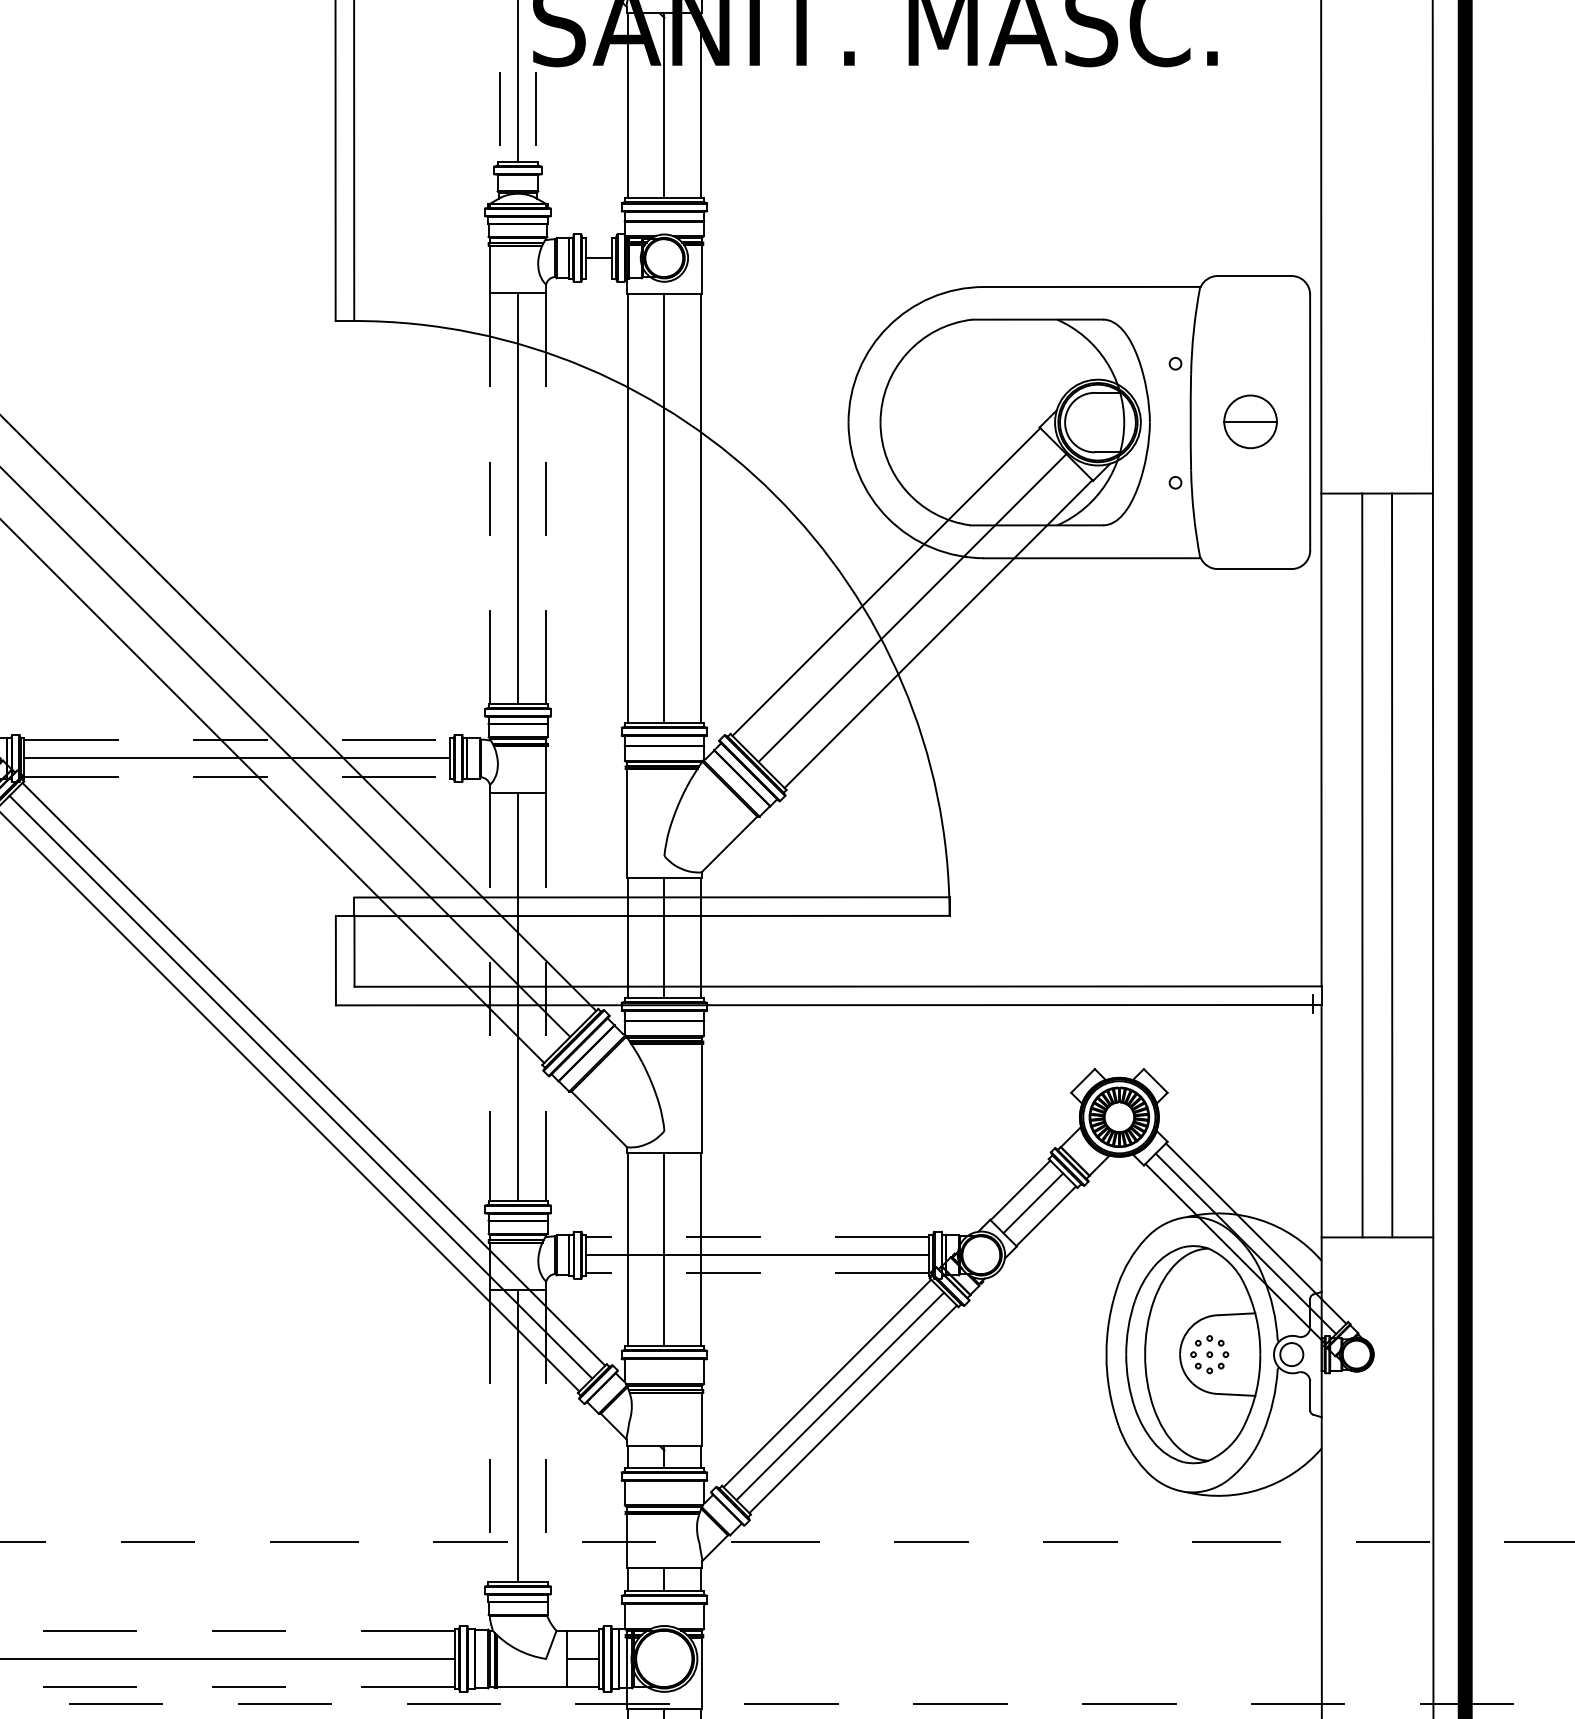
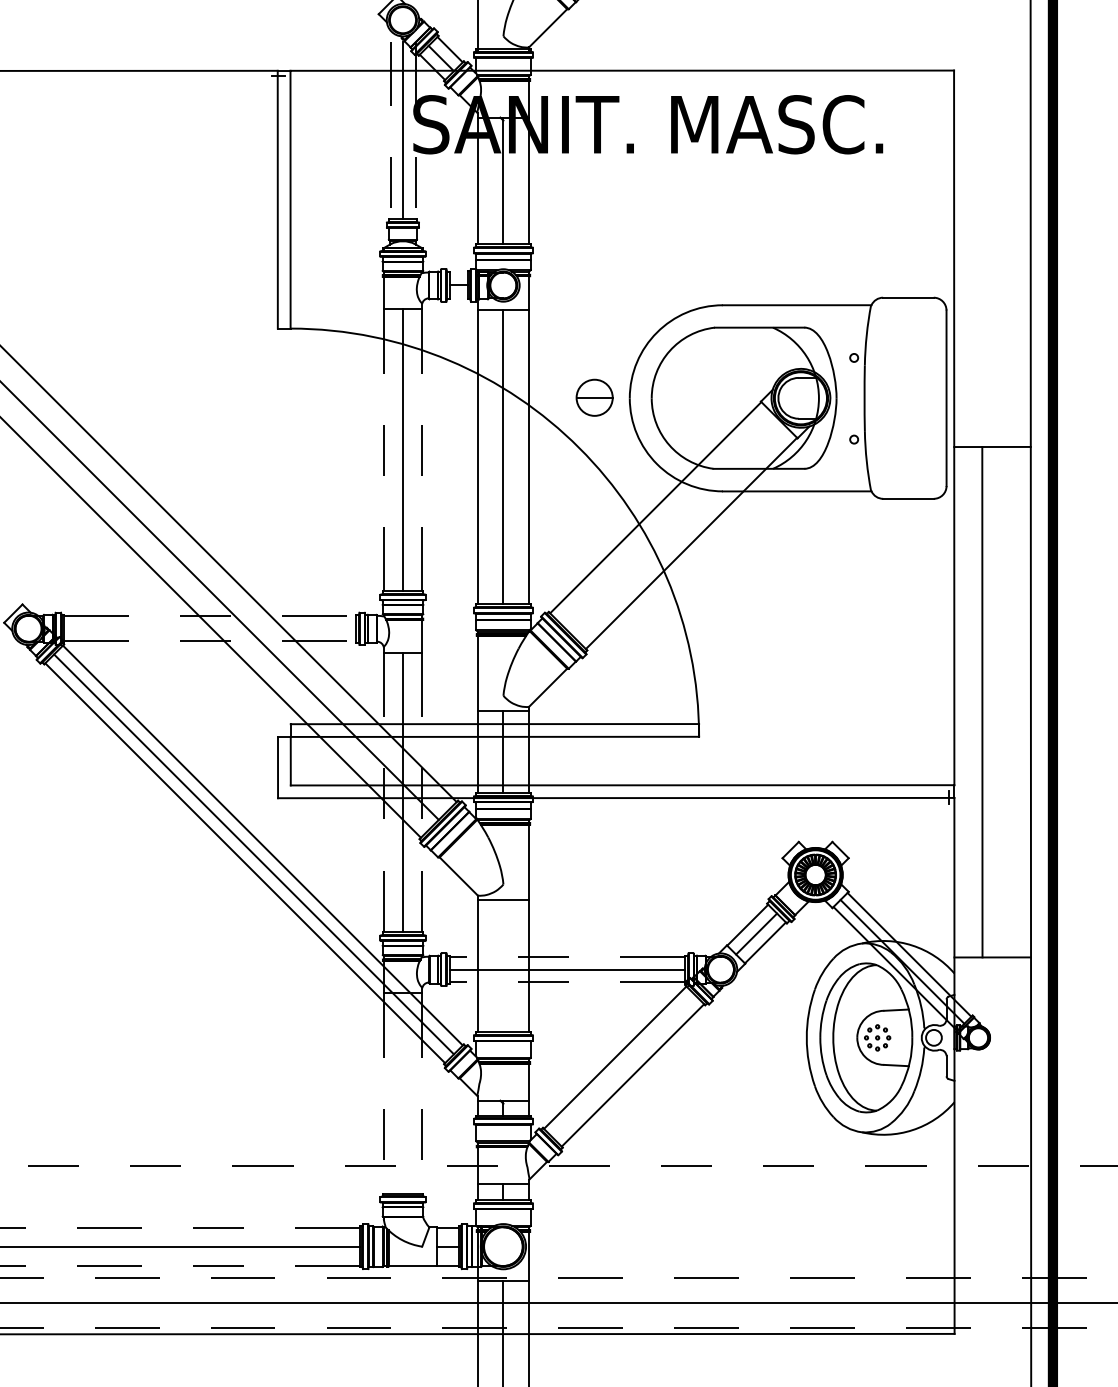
part: (1250, 421) -> (594, 397), moved
line: (912, 607) -> (673, 525), removed
line: (237, 758) -> (210, 628), removed
line: (1391, 864) -> (1002, 701), removed
line: (664, 1249) -> (503, 965), removed
line: (839, 1396) -> (623, 1066), removed
line: (518, 1435) -> (403, 1093), removed

